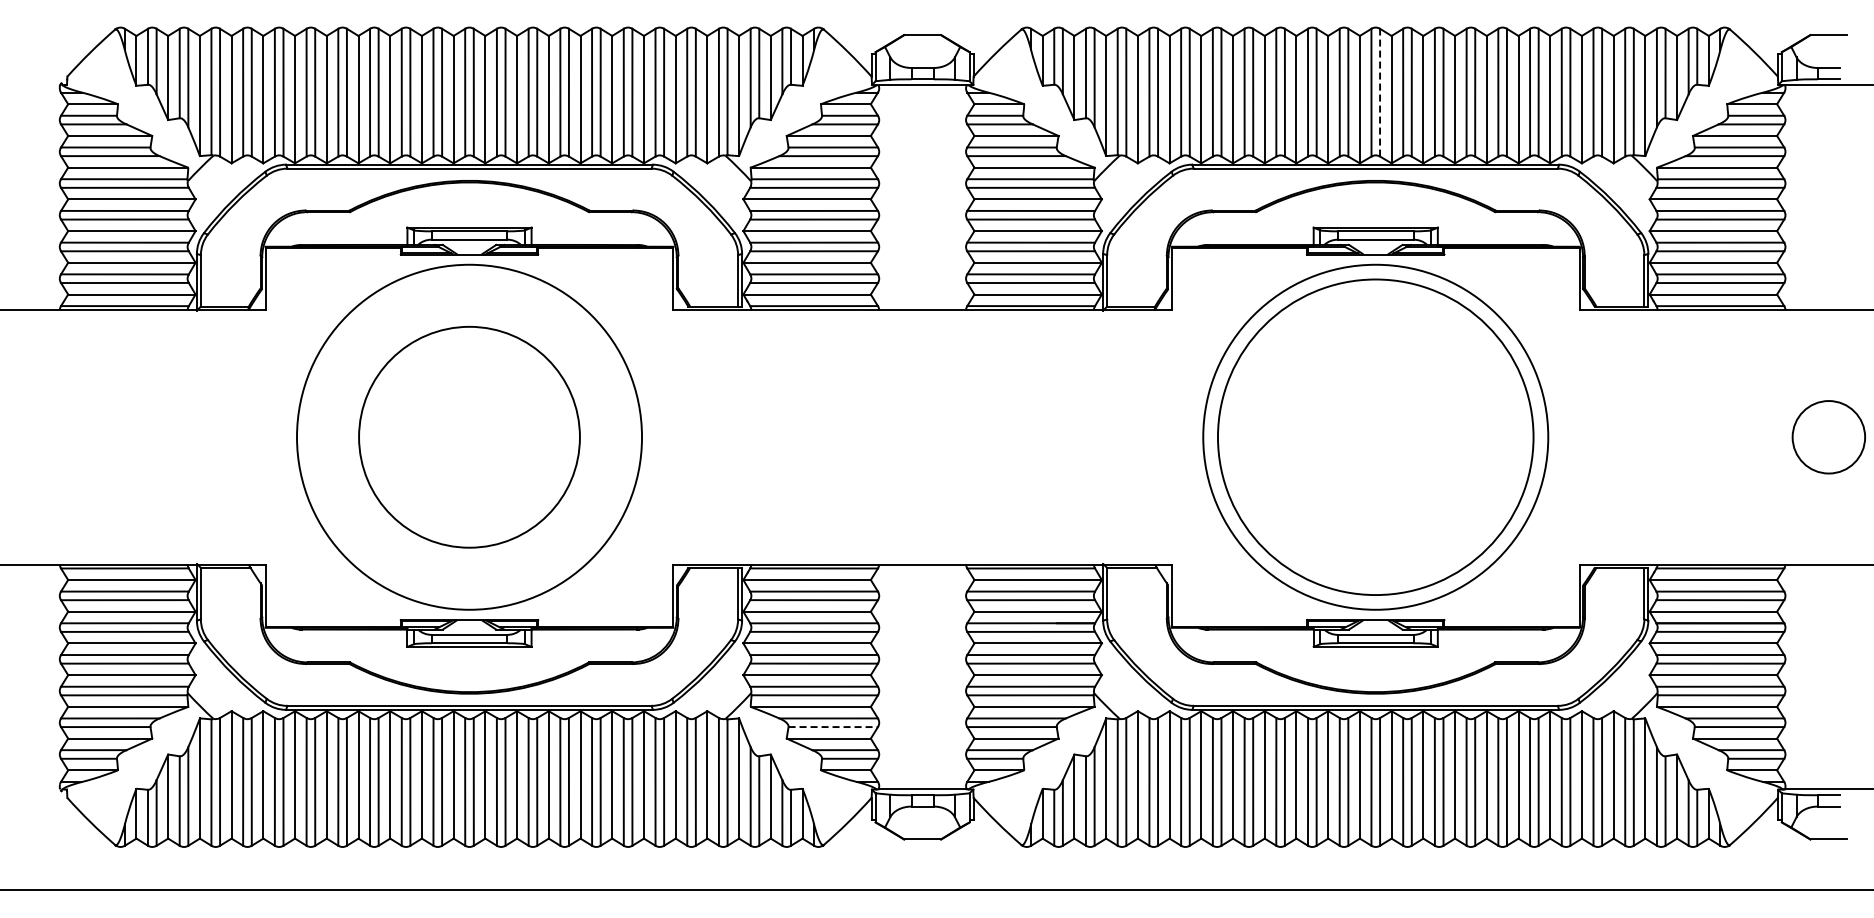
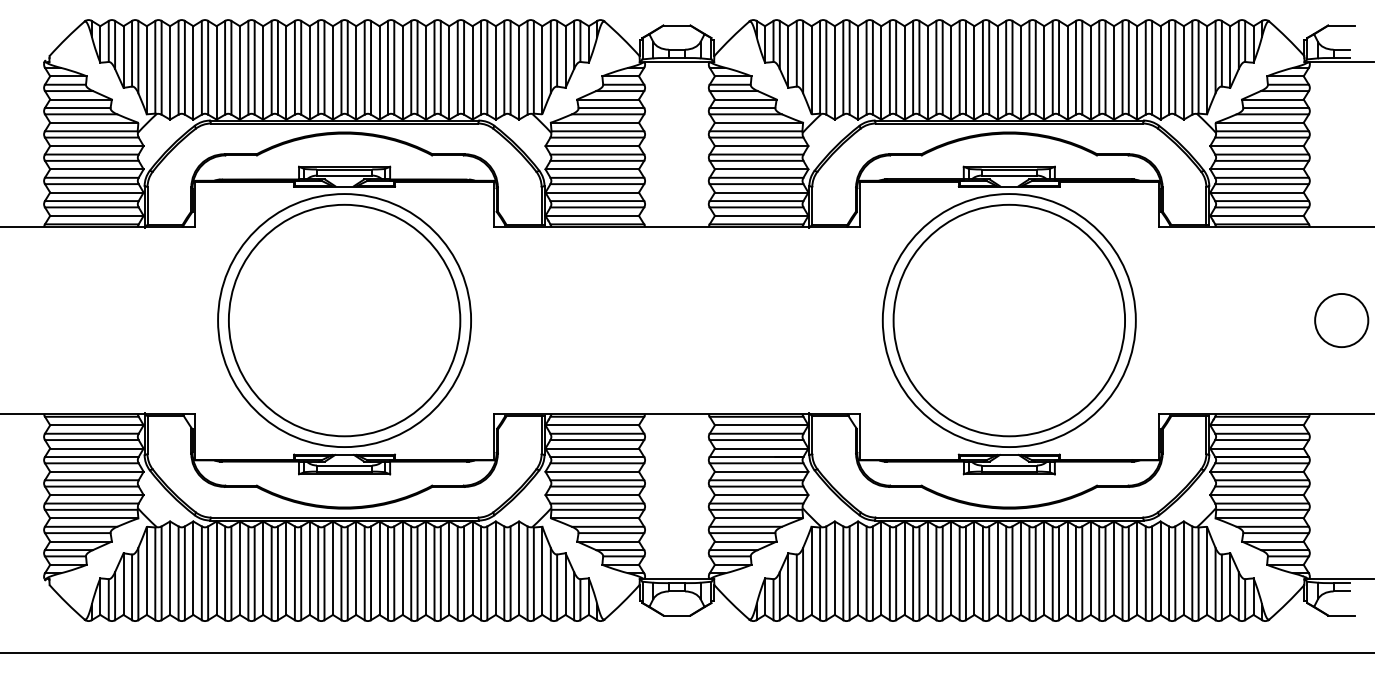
line: (1380, 92) -> (1012, 67), dashed -> solid
circle: (469, 437) -> (344, 320), size x1.43
line: (833, 727) -> (611, 533), dashed -> solid

